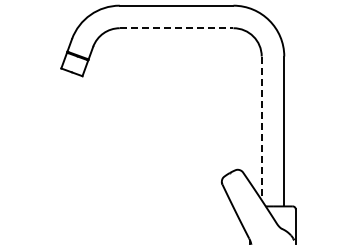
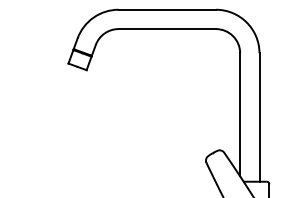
line: (176, 28) -> (167, 29), dashed -> solid
line: (261, 128) -> (239, 114), dashed -> solid

